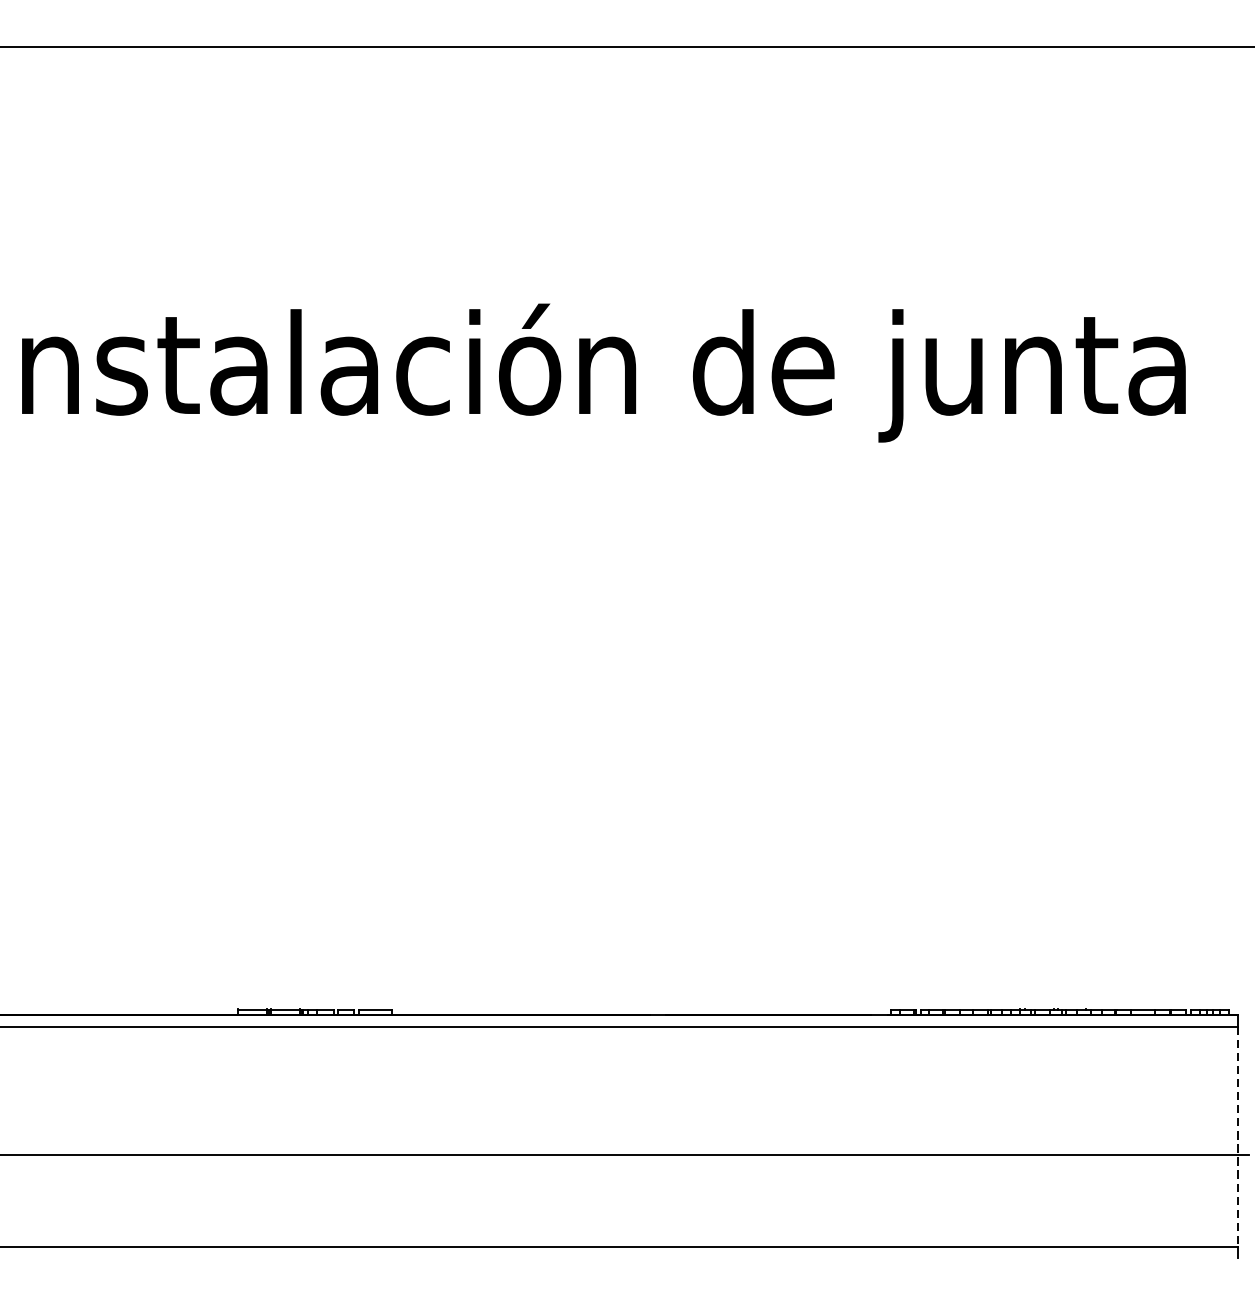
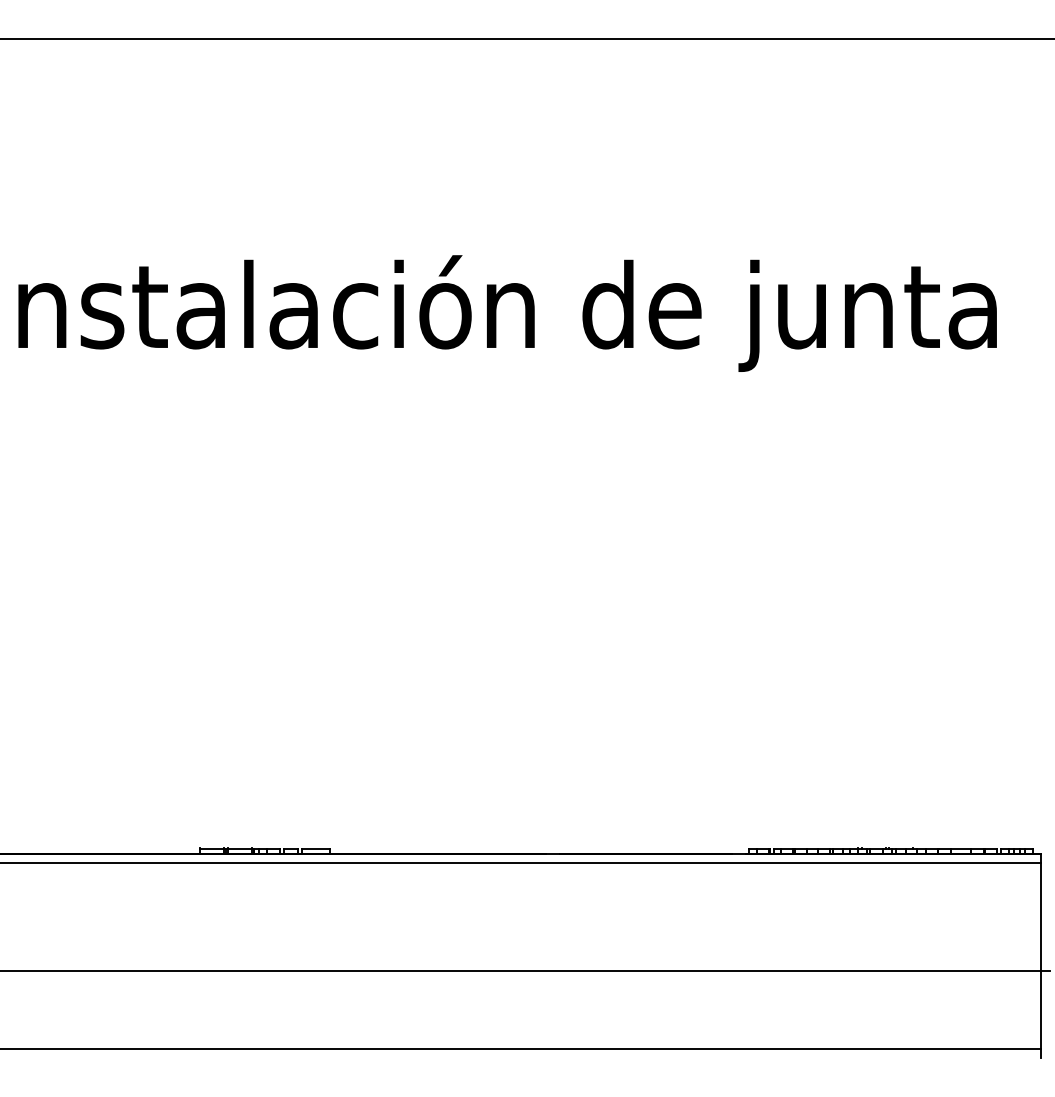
line: (1237, 1136) -> (1040, 955), dashed -> solid

